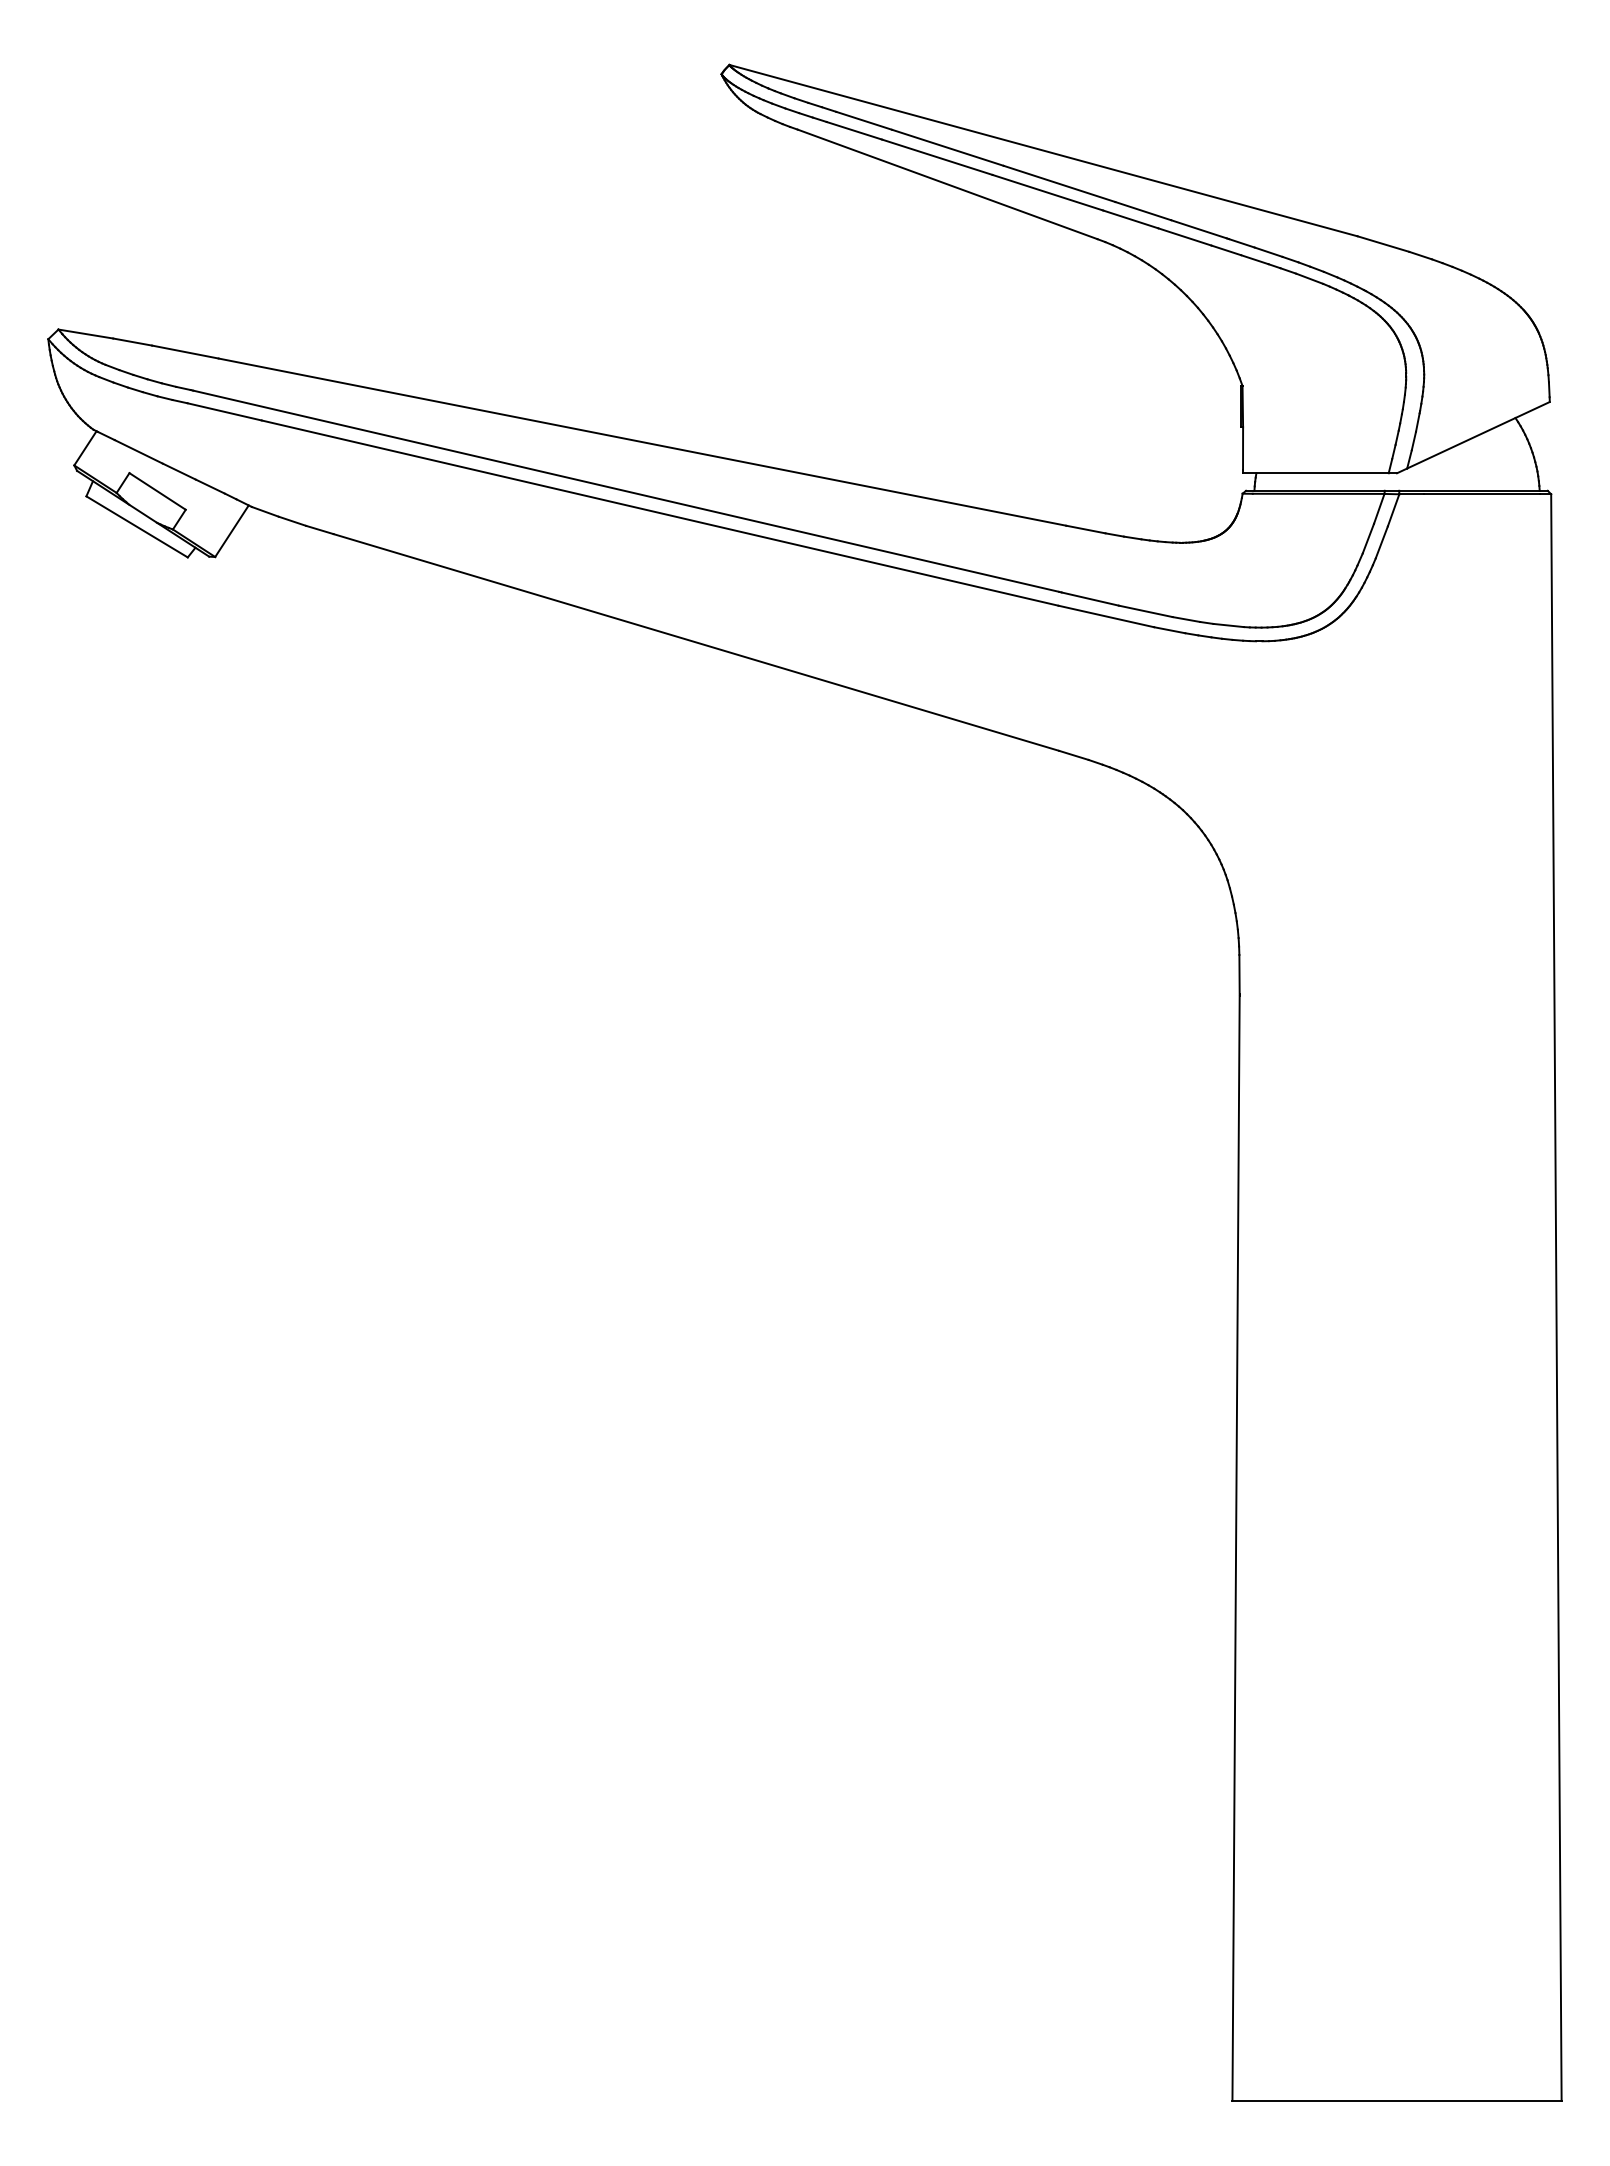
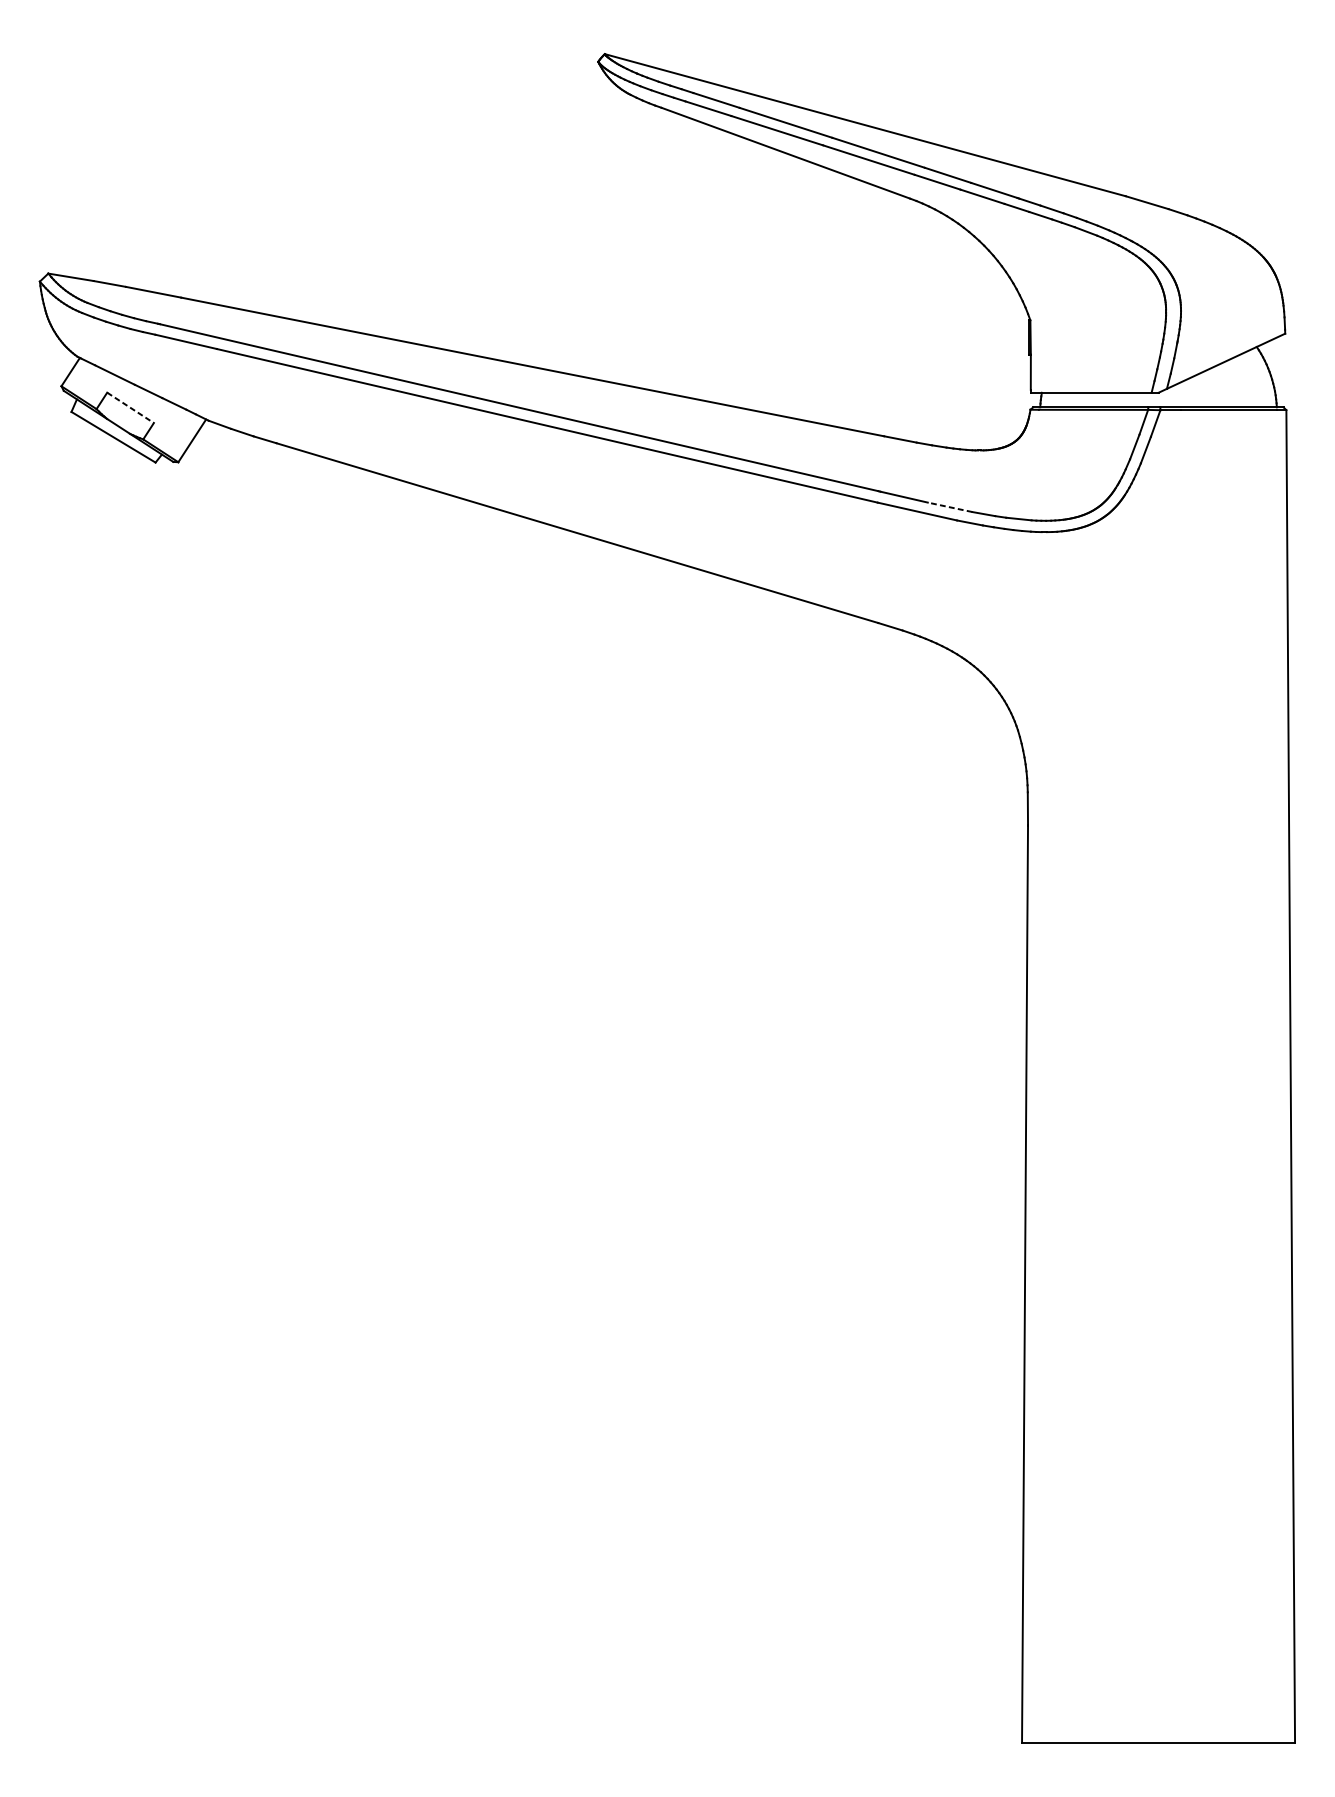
line: (157, 491) -> (130, 407), solid -> dashed
line: (1145, 611) -> (949, 507), solid -> dashed

